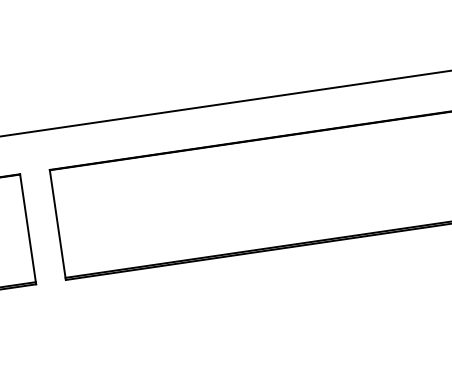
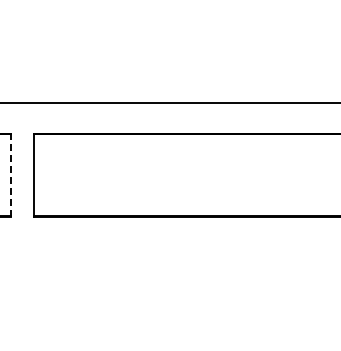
line: (28, 229) -> (11, 175), solid -> dashed

